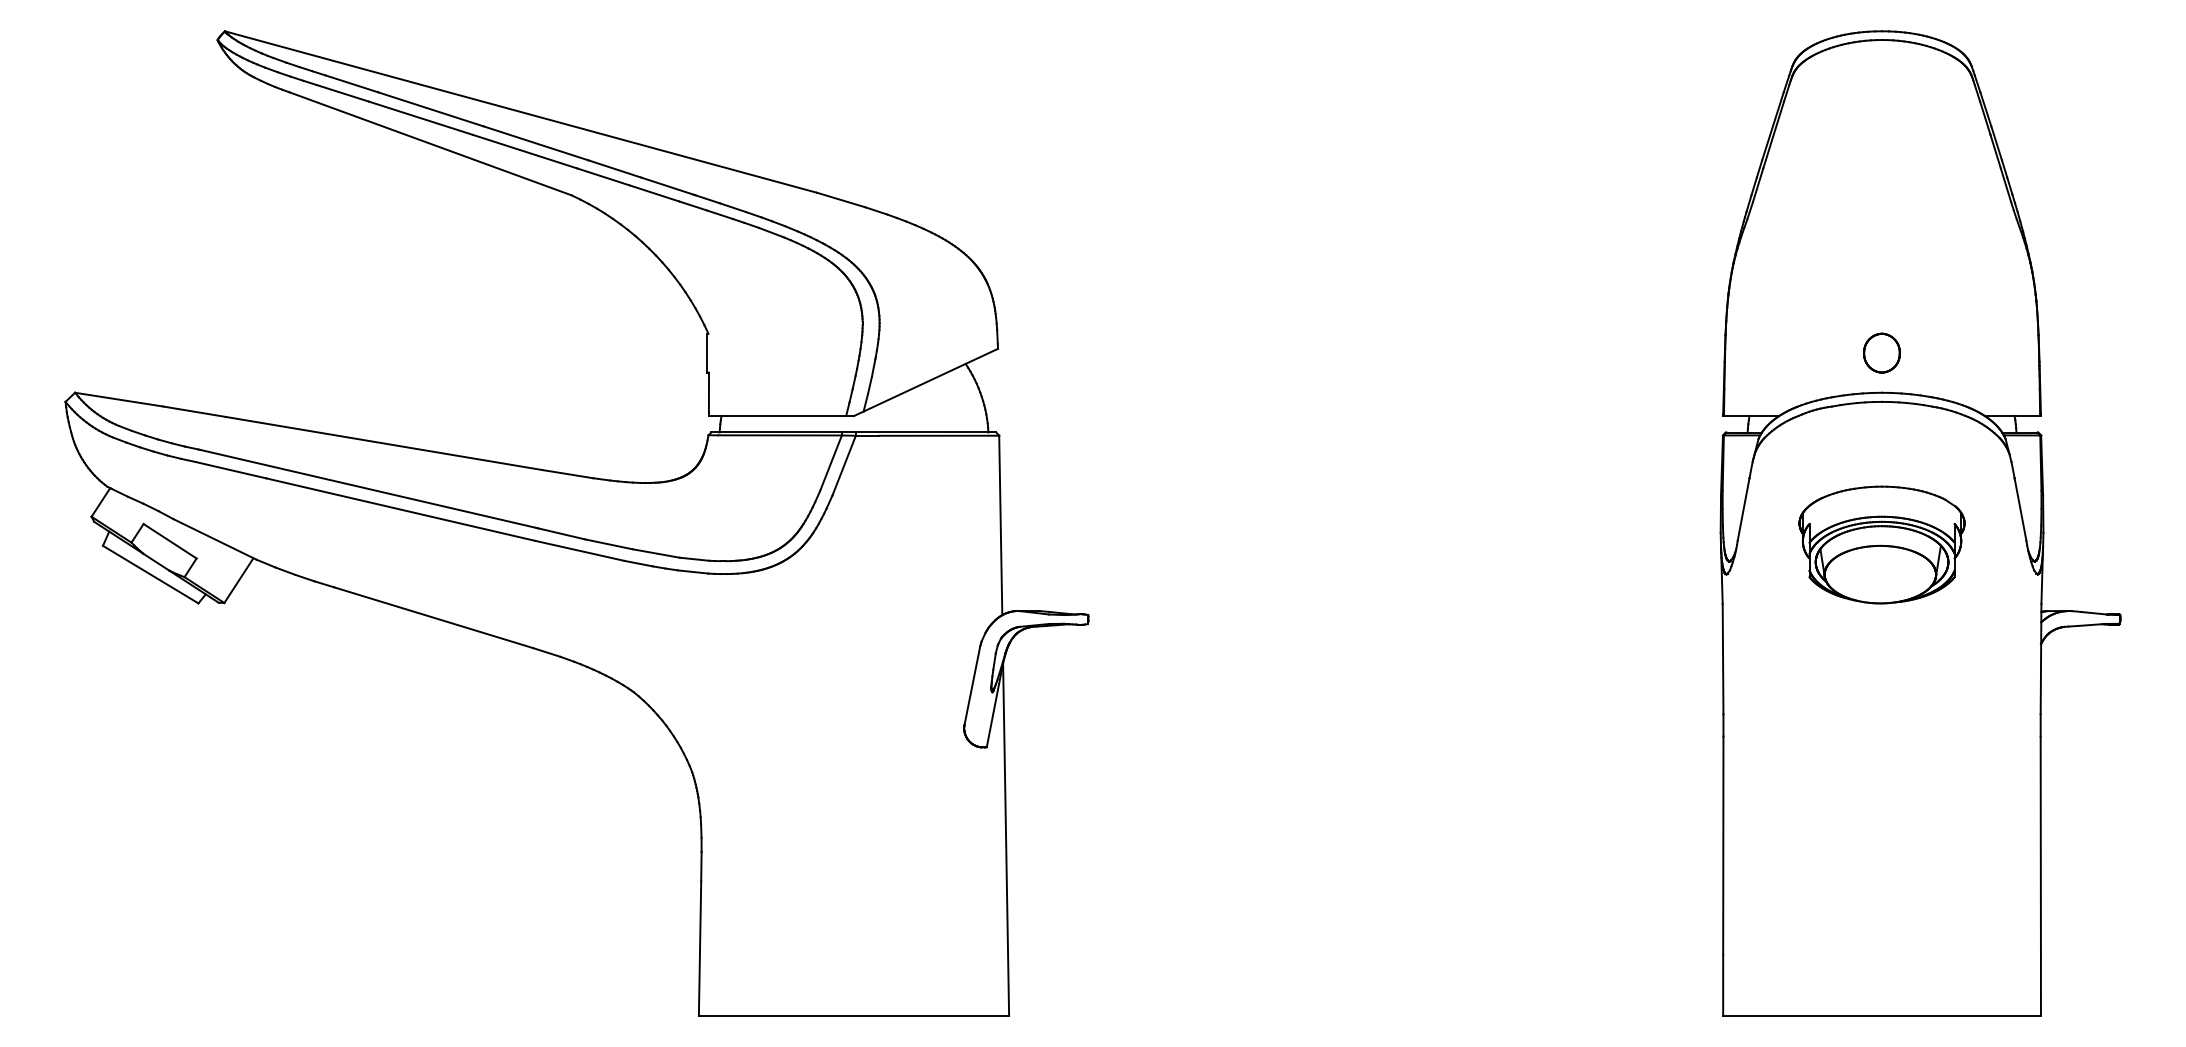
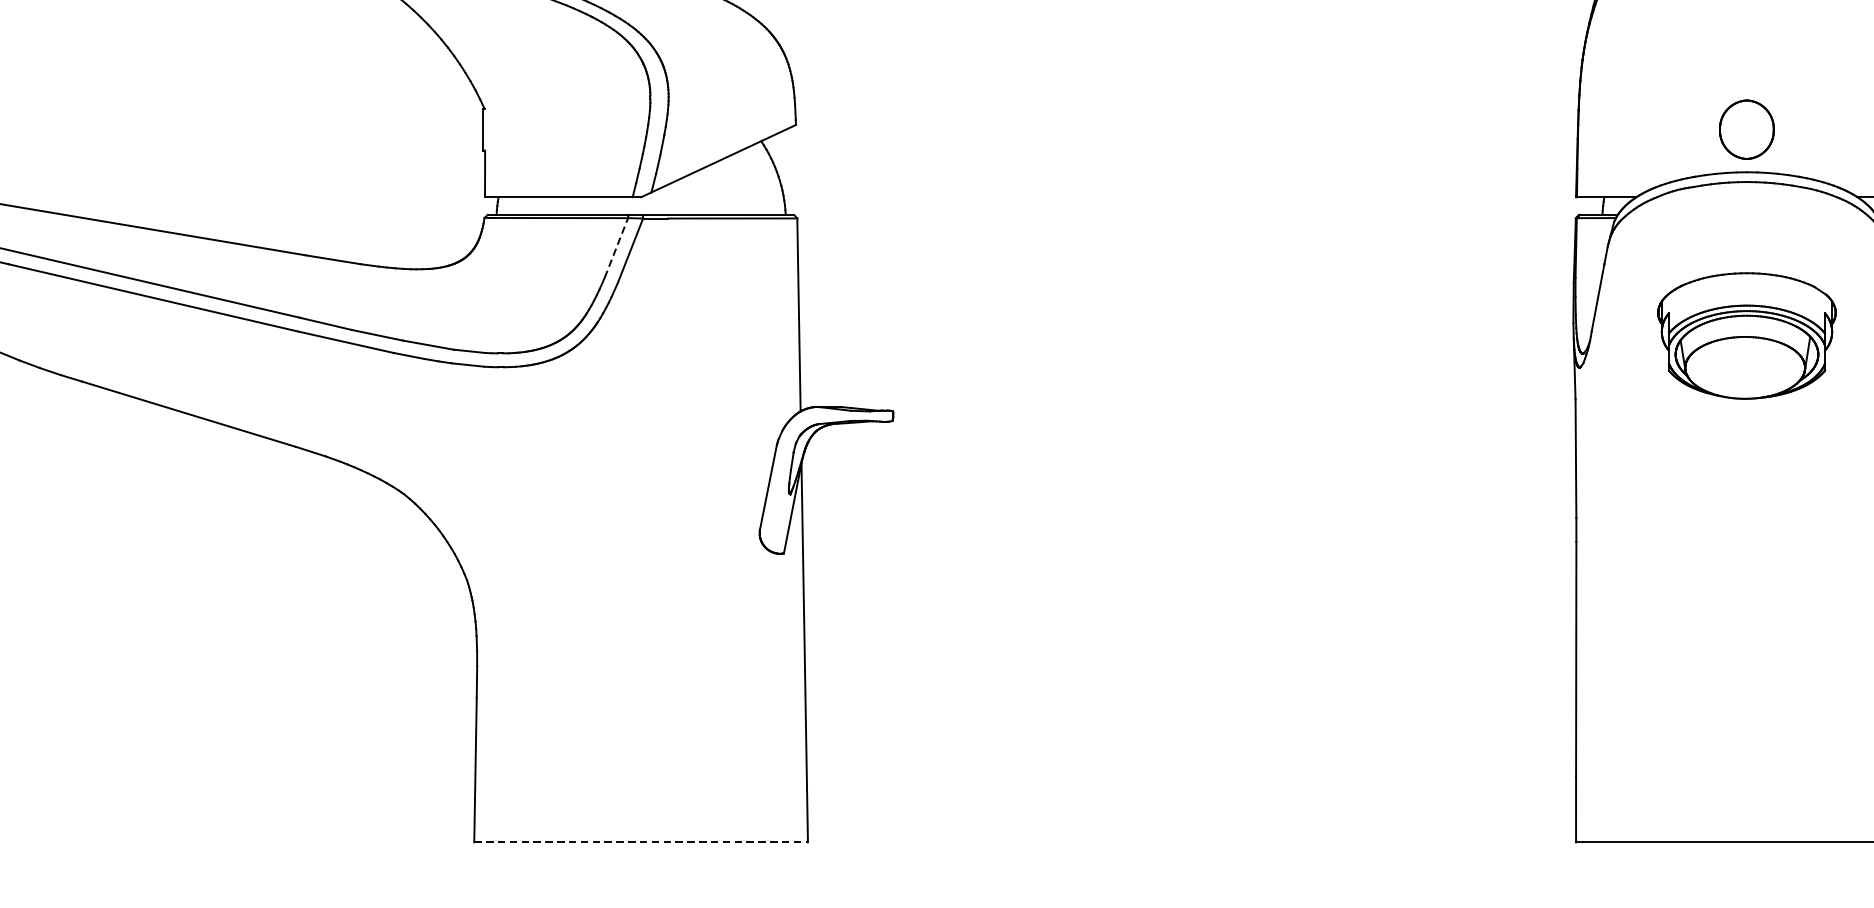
part: (1881, 352) -> (1746, 128), size x1.4
line: (831, 463) -> (616, 248), solid -> dashed
line: (854, 1015) -> (641, 842), solid -> dashed

